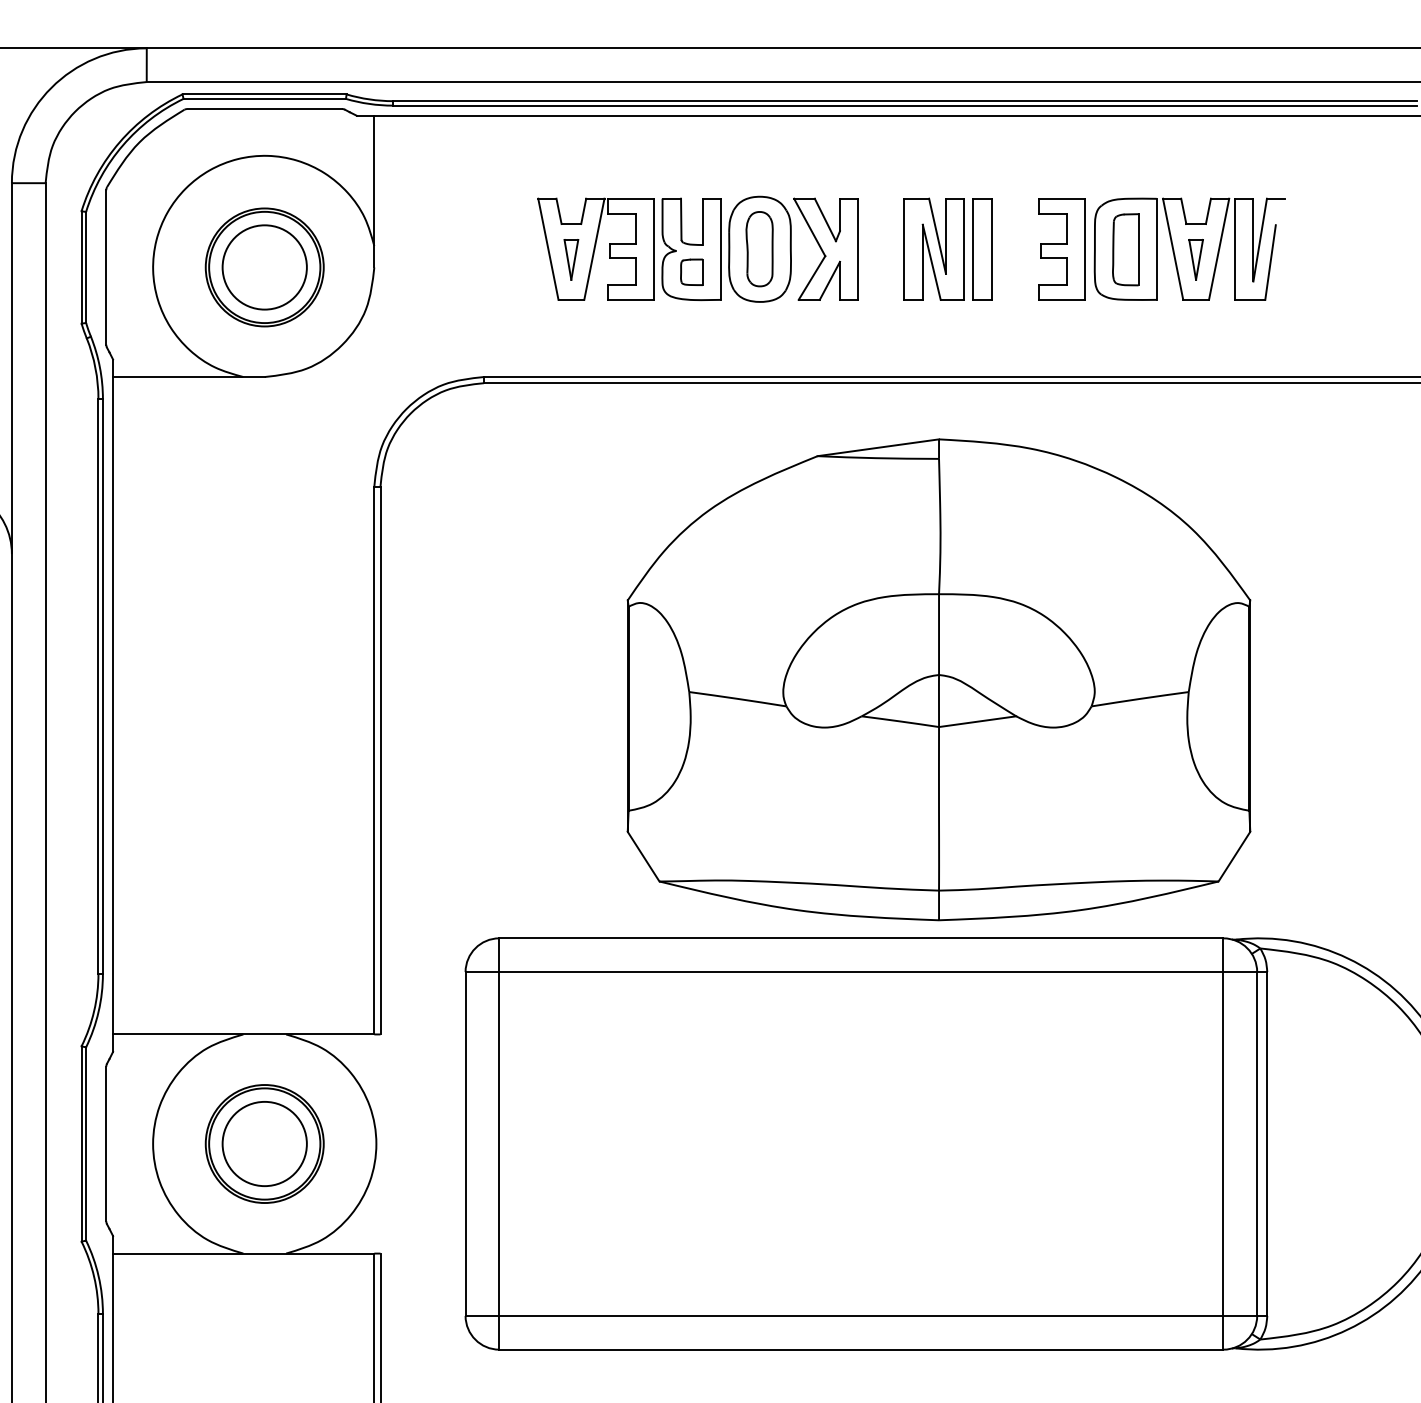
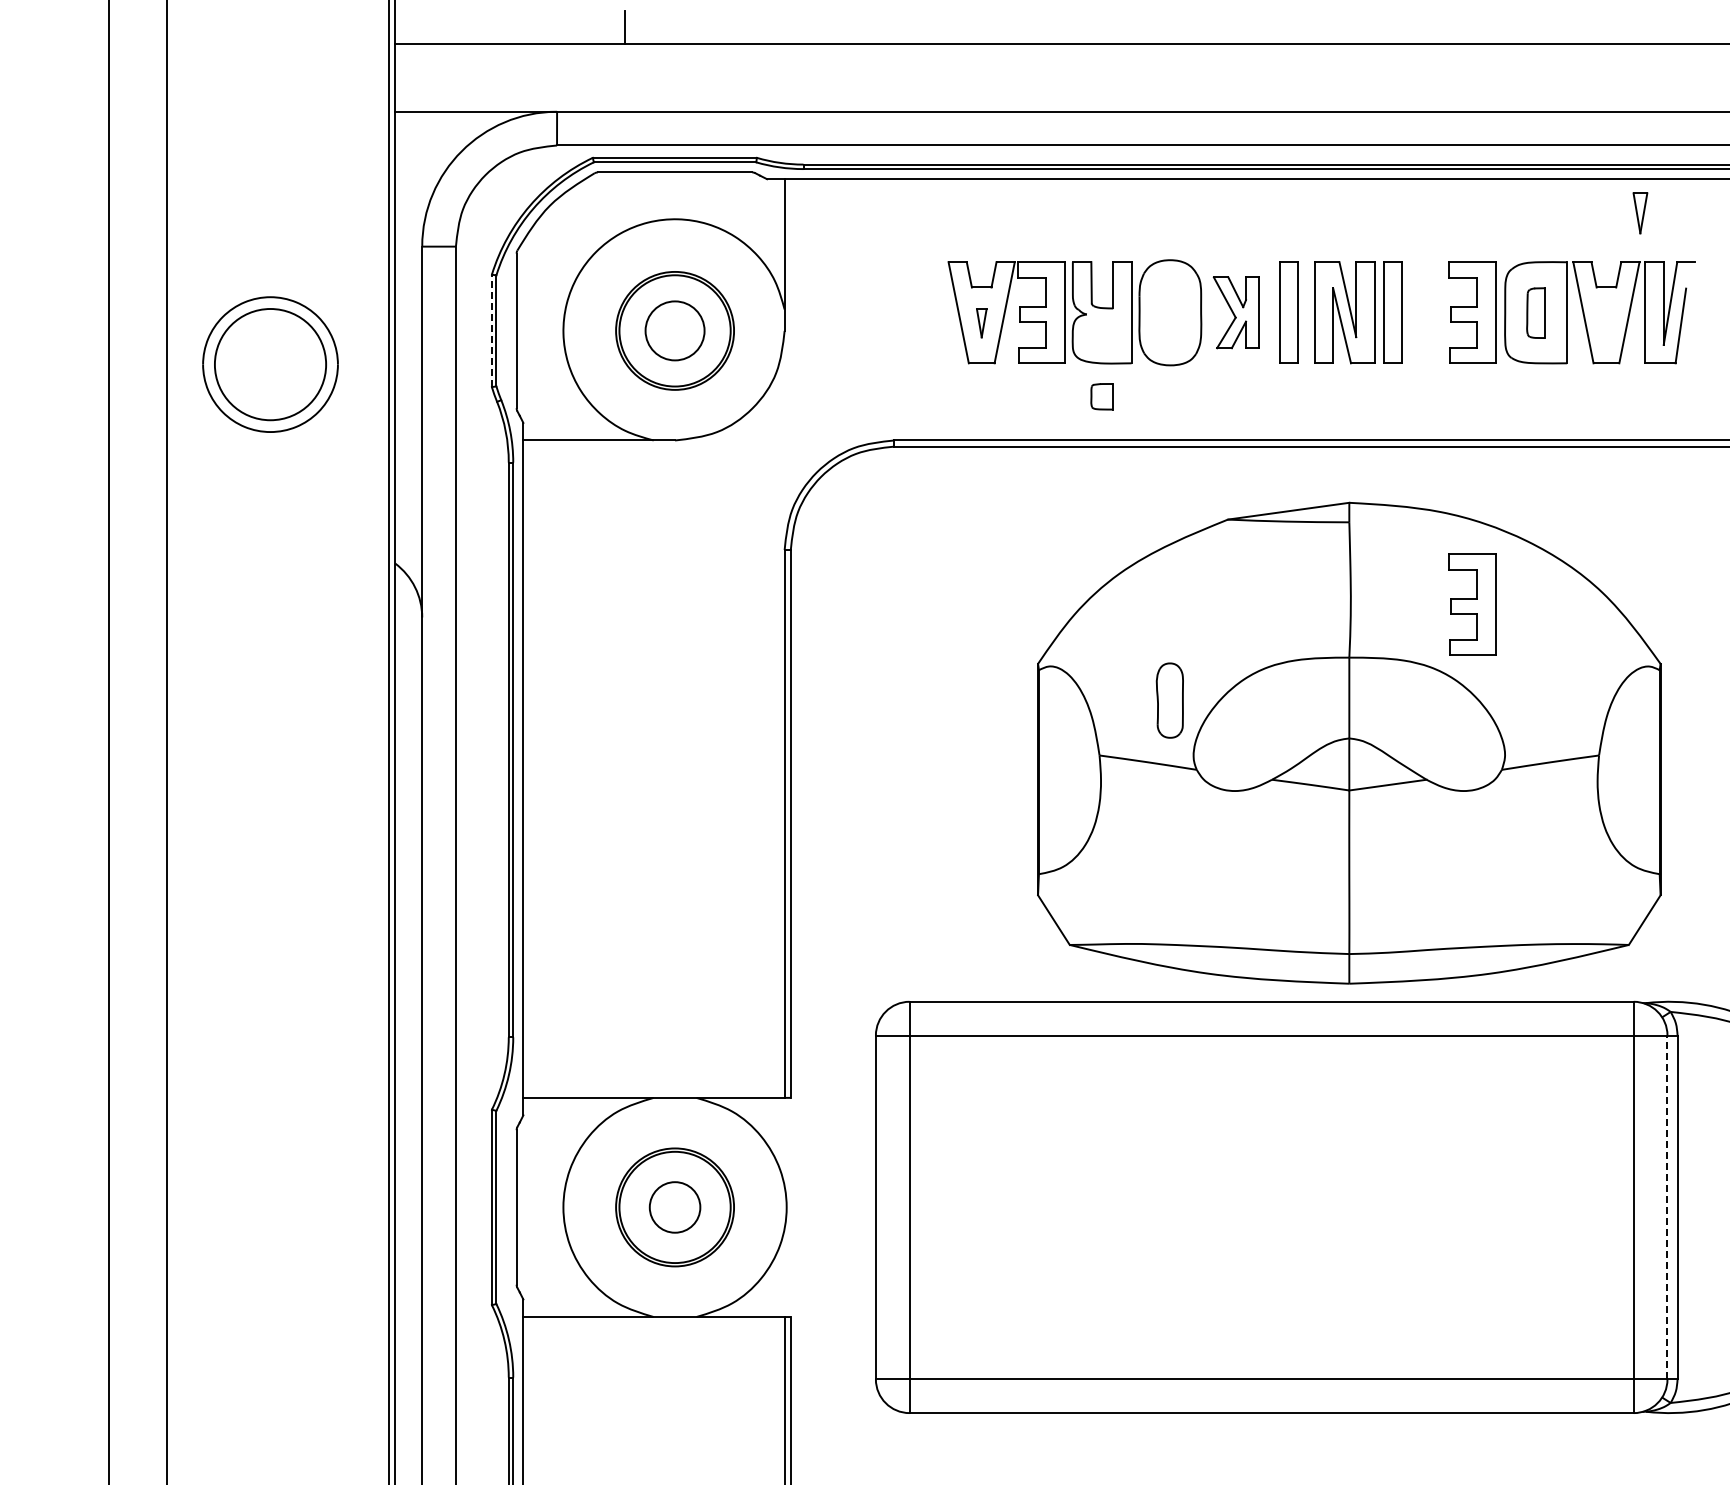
part: (759, 249) -> (1169, 700), moved
part: (825, 249) -> (1235, 312), size x0.7
part: (878, 249) -> (1288, 312), added
part: (1125, 249) -> (1535, 312), size x0.7
part: (571, 260) -> (981, 323), size x0.7
part: (1196, 260) -> (1640, 213), moved
line: (81, 267) -> (491, 330), solid -> dashed
circle: (264, 267) -> (674, 330), size x0.7
part: (691, 272) -> (1101, 396), moved
part: (1062, 541) -> (1472, 604), added
circle: (264, 1144) -> (674, 1207), size x0.6
line: (1257, 1144) -> (1667, 1207), solid -> dashed

